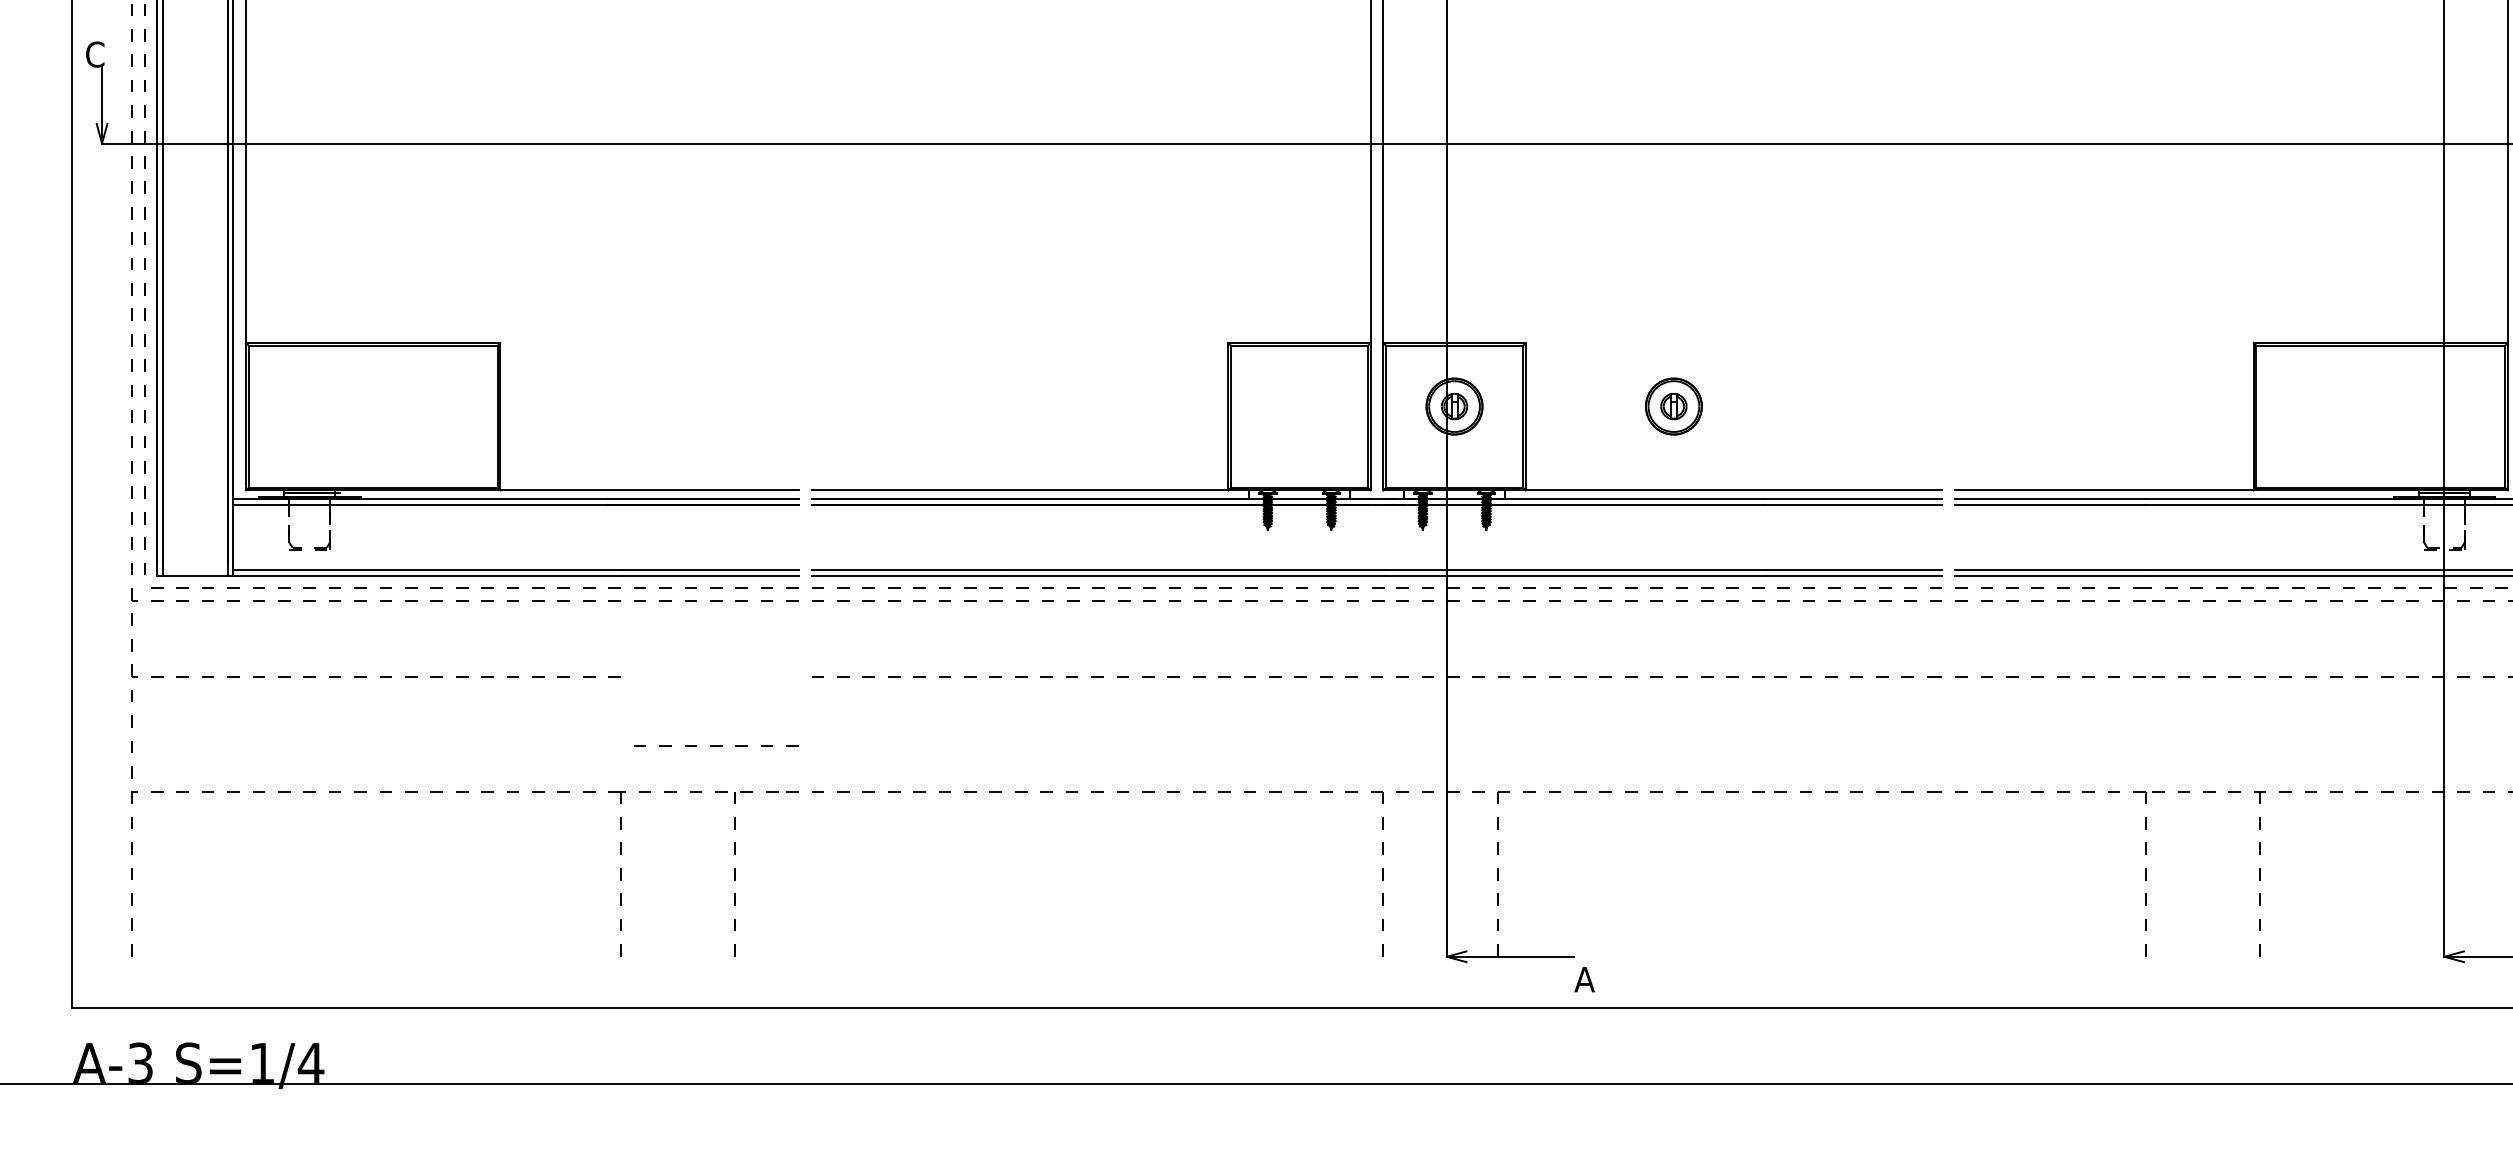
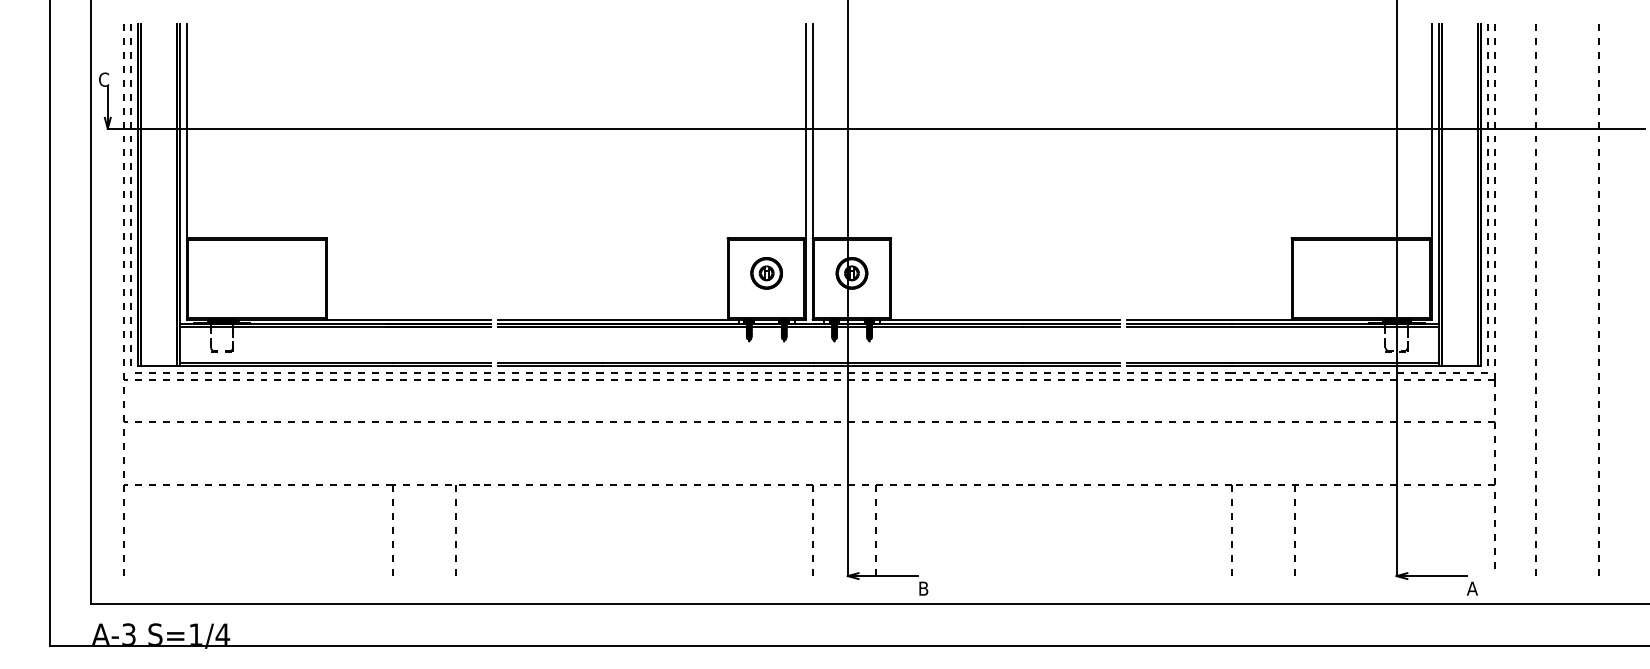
part: (1673, 406) -> (766, 273), moved
line: (715, 744) -> (445, 421), moved
text: (1584, 979) -> (923, 588), A -> B

